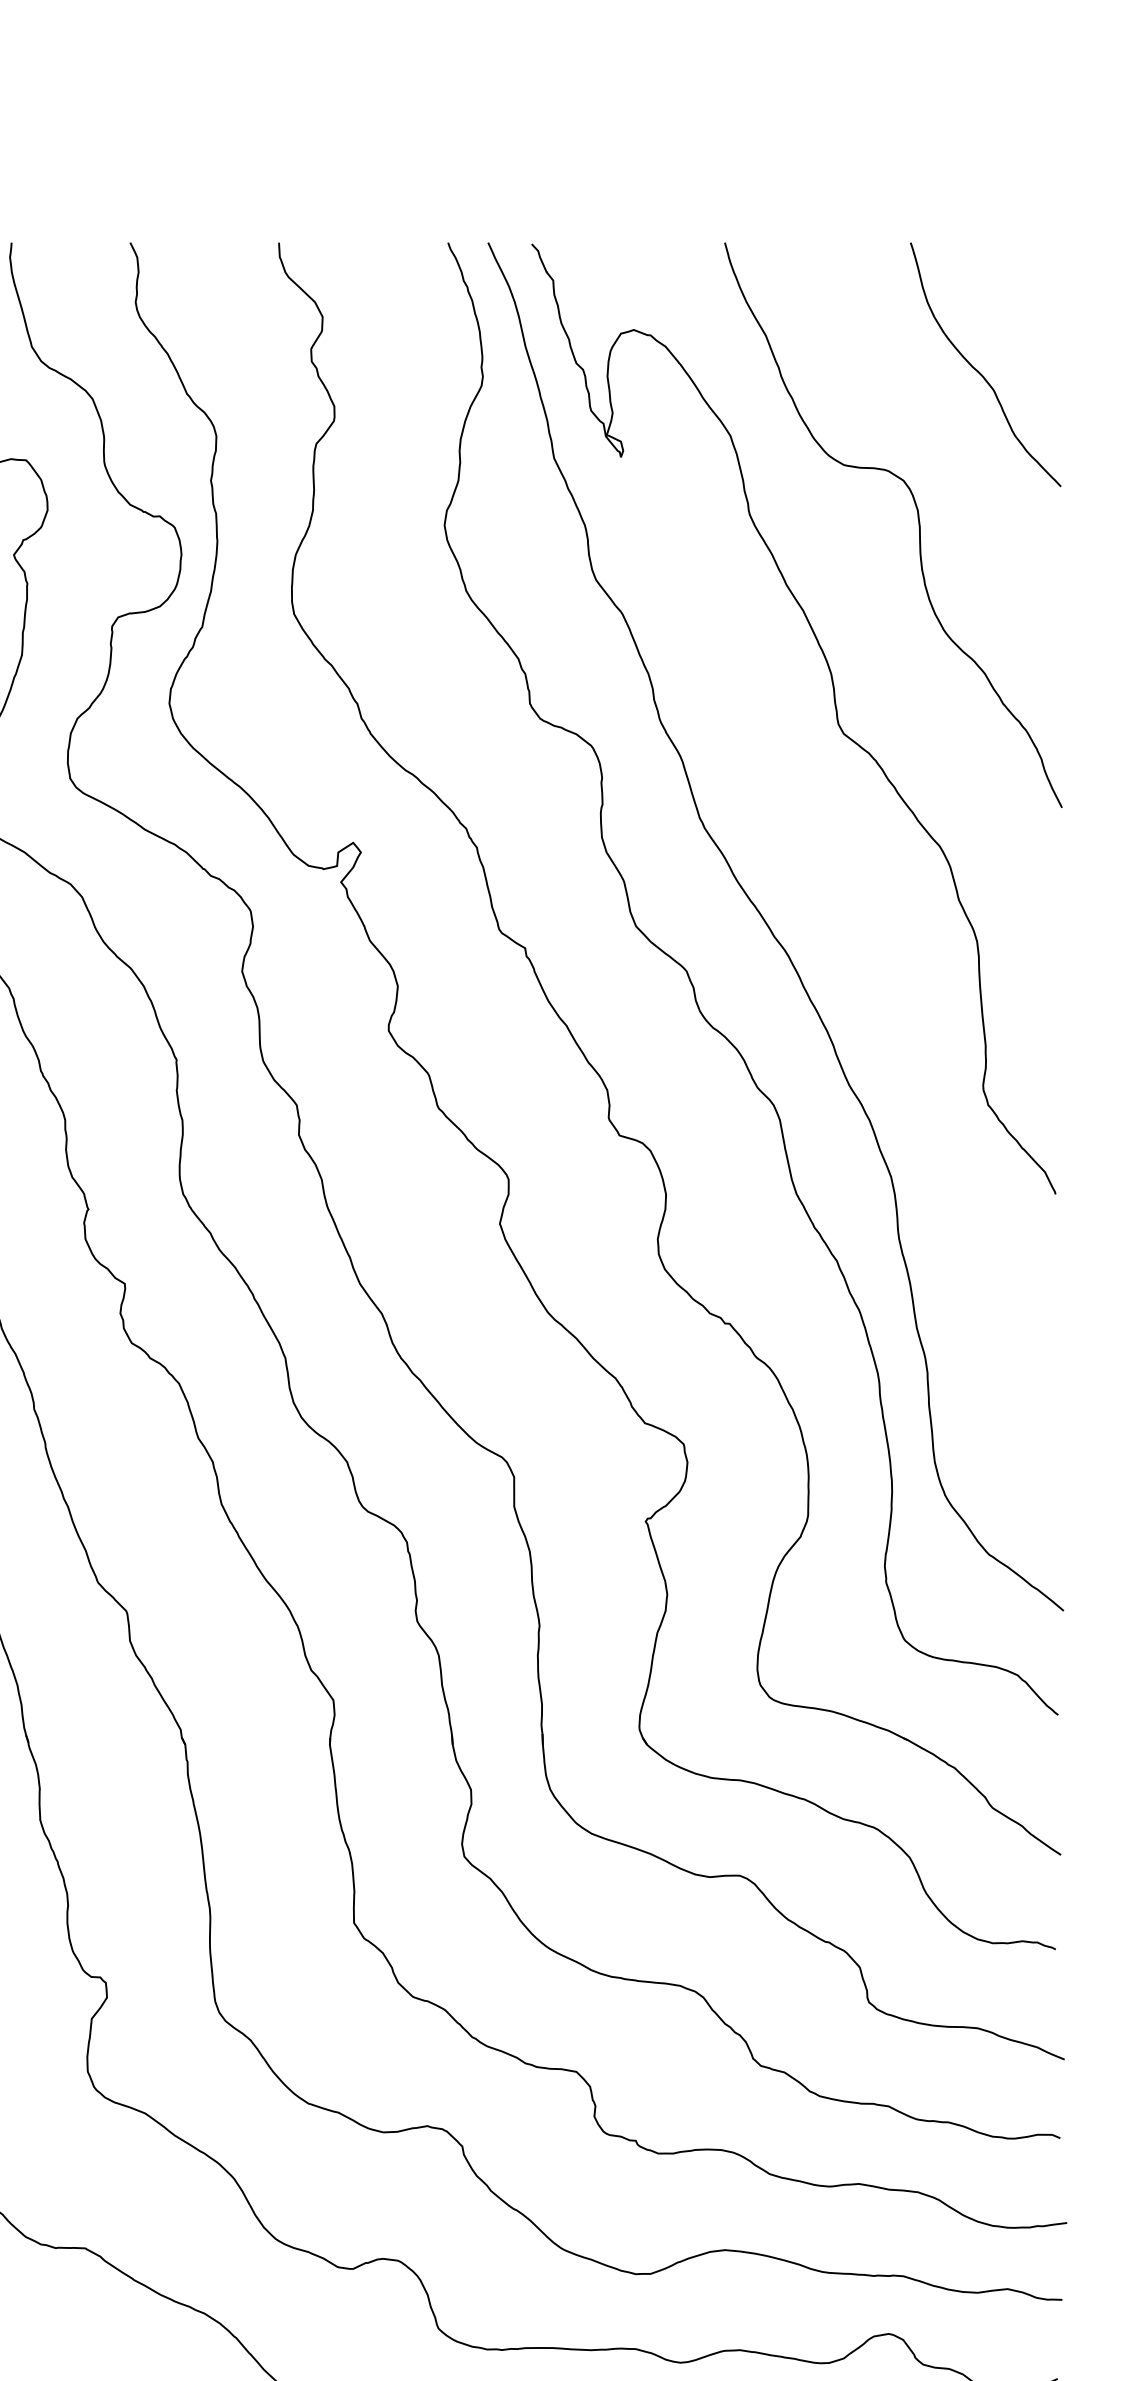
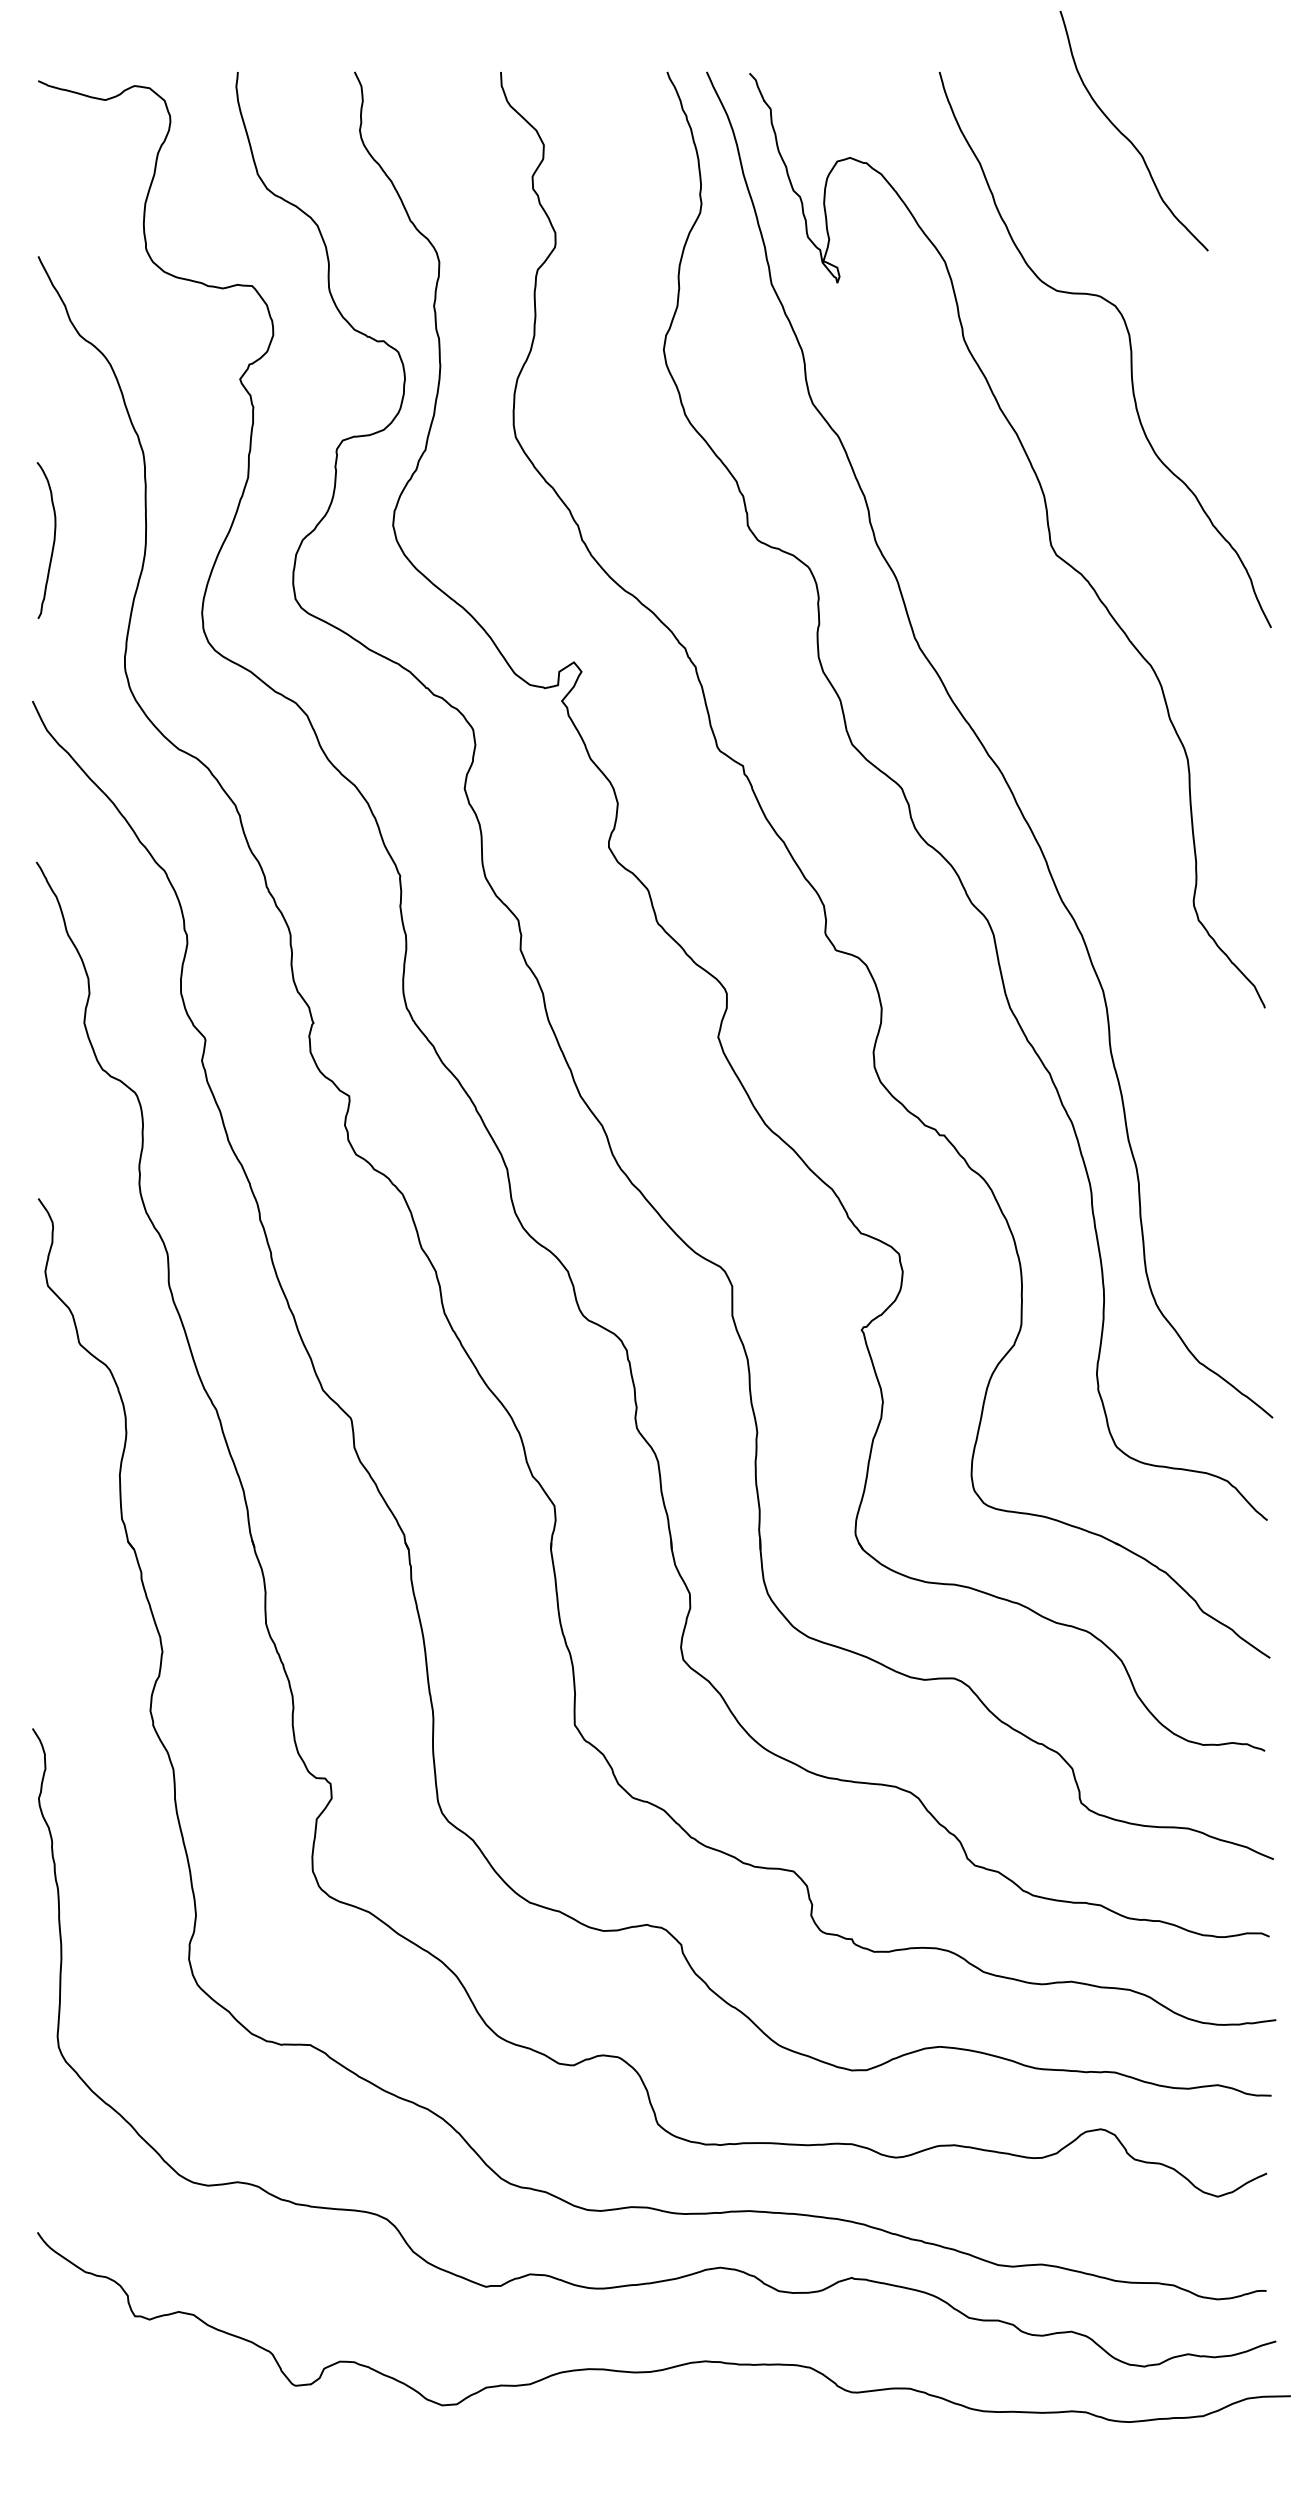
curve: (978, 371) -> (1127, 137), moved

